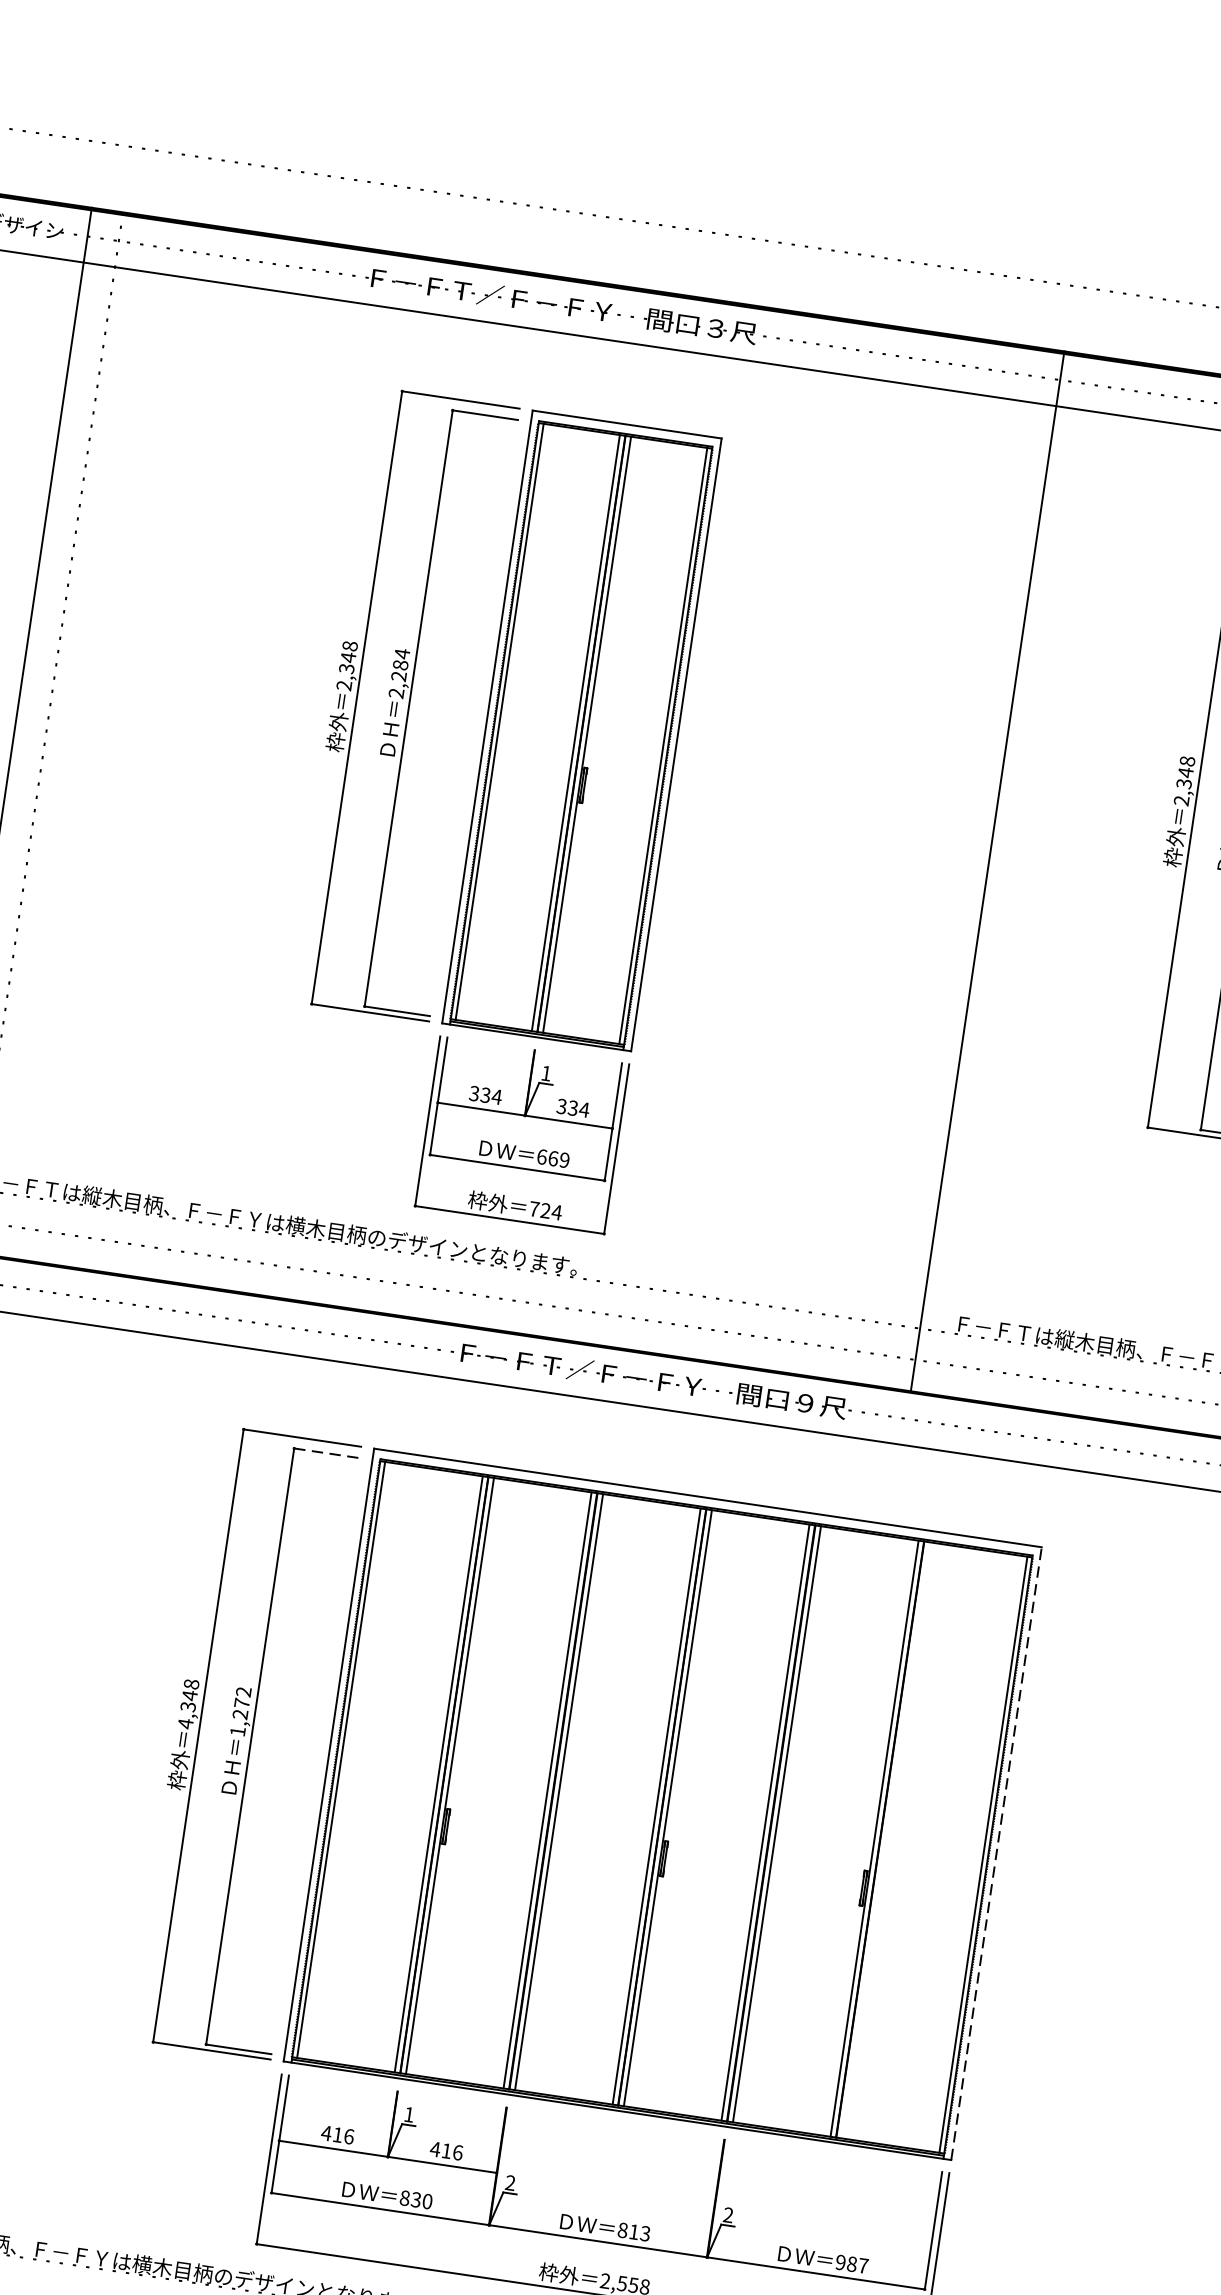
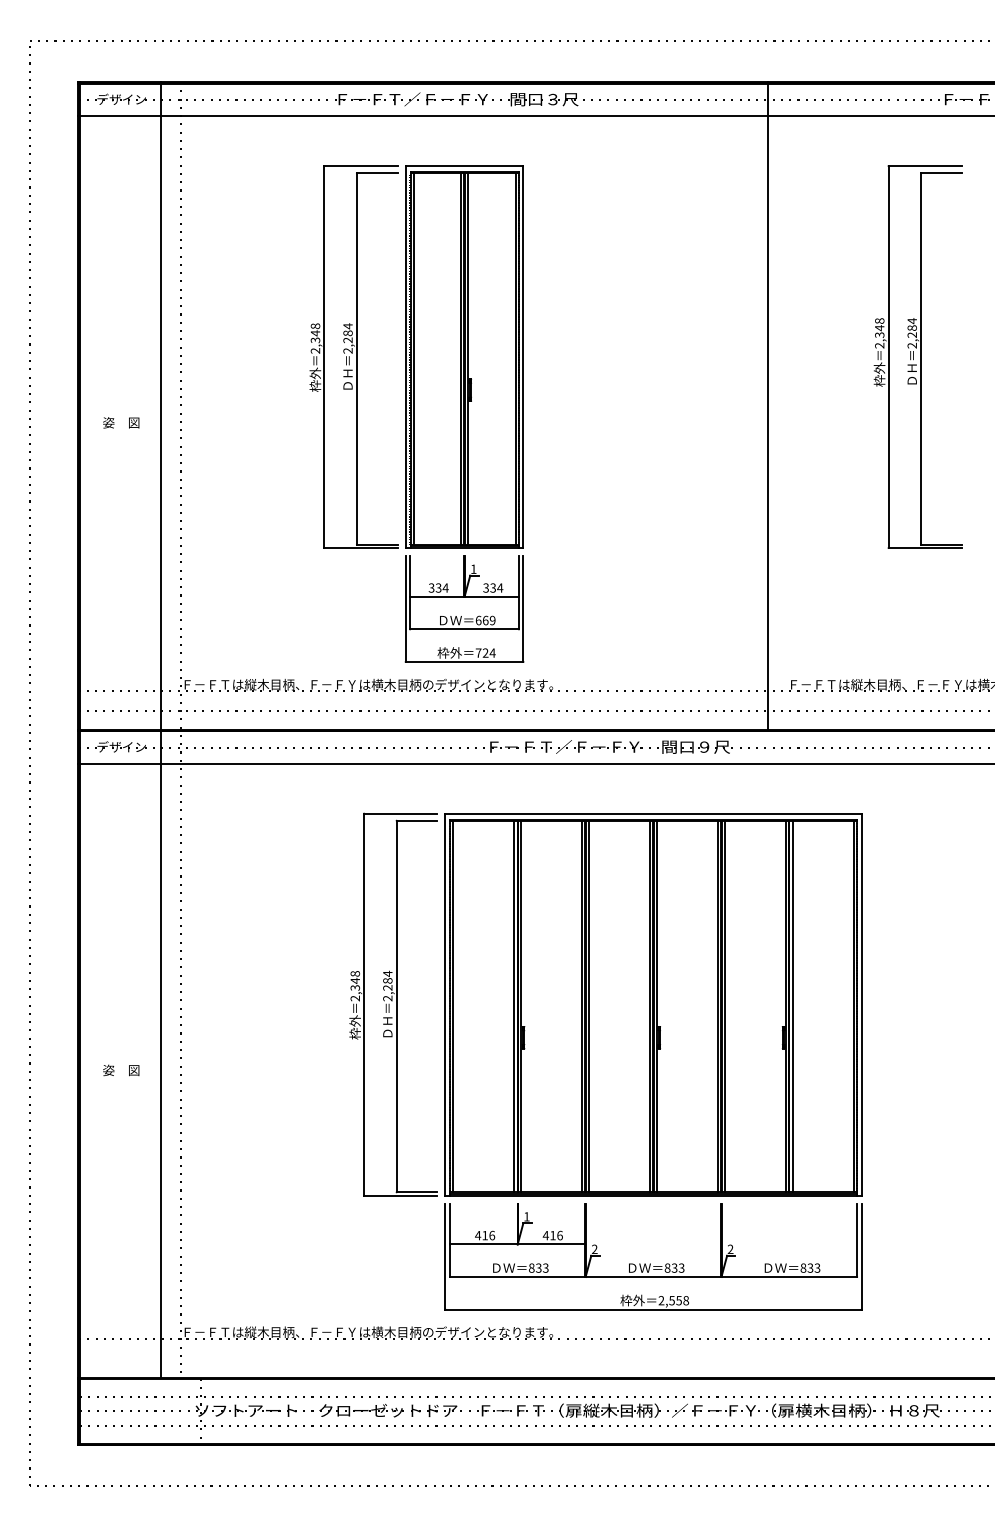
part: (491, 810) -> (416, 413), moved
line: (327, 1453) -> (417, 820), dashed -> solid
text: (240, 1710) -> (387, 985), 1,272 -> 2,284
text: (184, 1723) -> (354, 998), 4,348 -> 2,348
line: (885, 1840) -> (792, 1006), added
line: (996, 1853) -> (861, 1004), dashed -> solid
text: (427, 2200) -> (545, 1267), 830 -> 833
text: (634, 2230) -> (674, 1267), 813 -> 833
text: (852, 2263) -> (810, 1267), 987 -> 833

